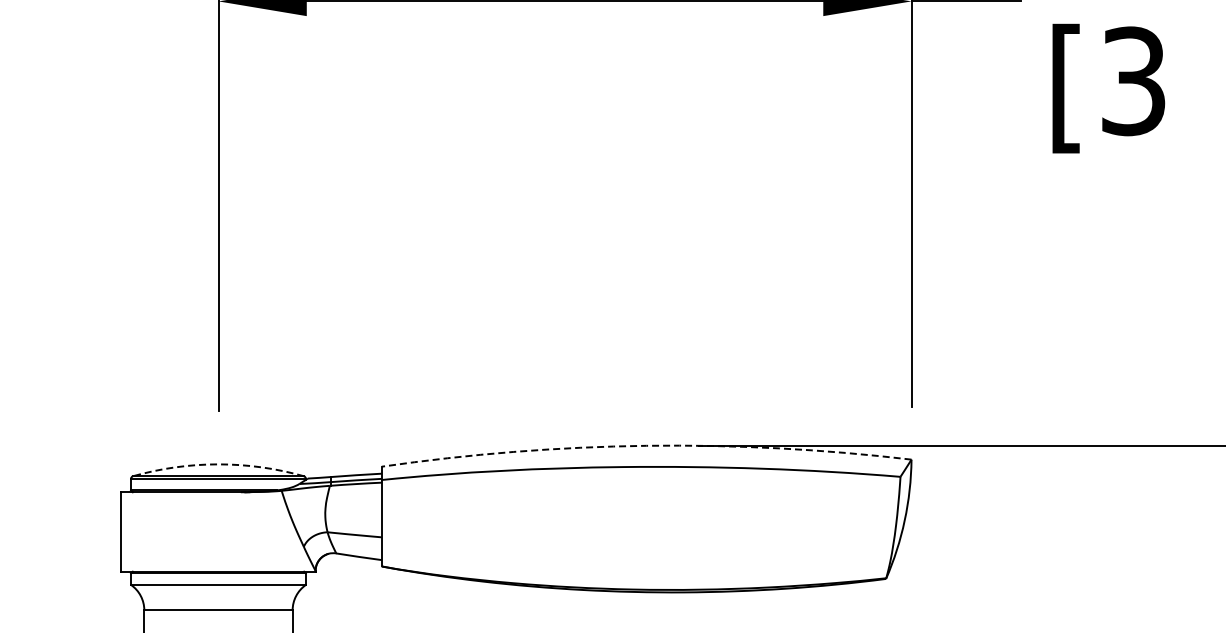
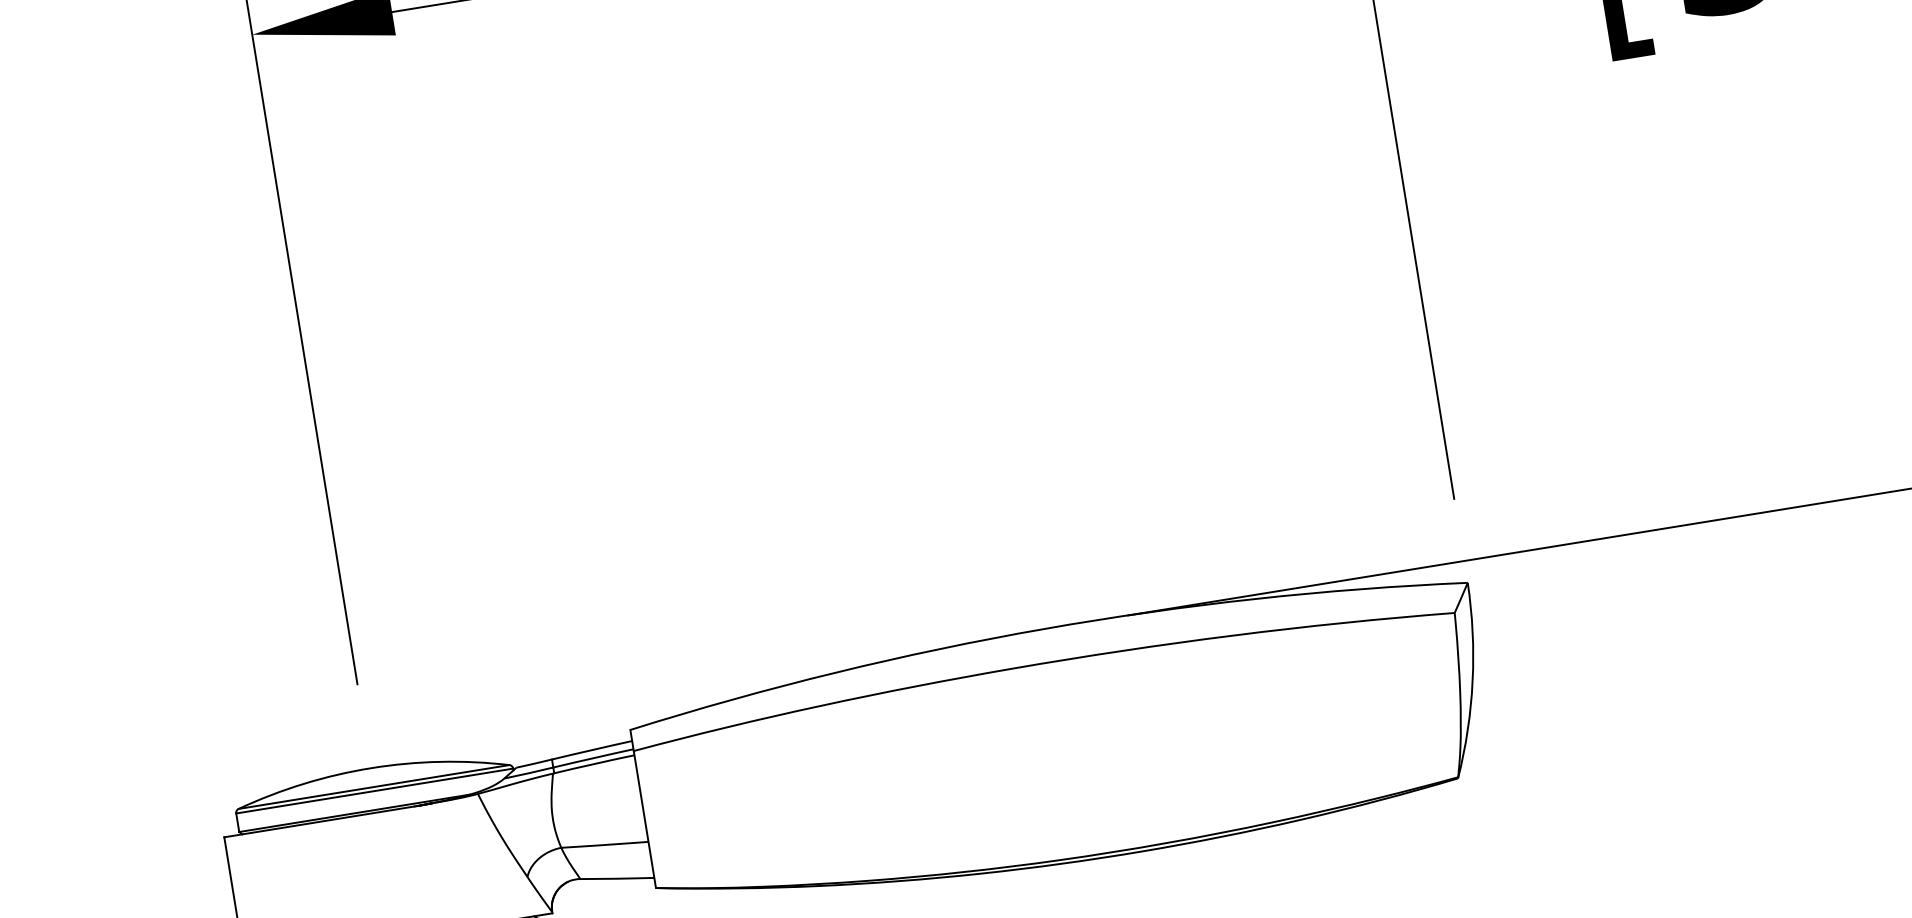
arc: (646, 445) -> (1044, 628), dashed -> solid
arc: (218, 464) -> (371, 768), dashed -> solid

